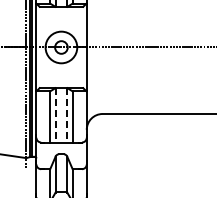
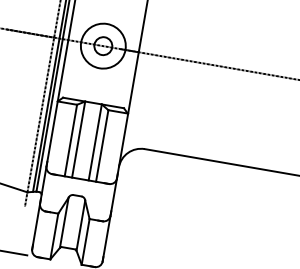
line: (55, 115) -> (78, 139), dashed -> solid
line: (67, 115) -> (95, 142), dashed -> solid

